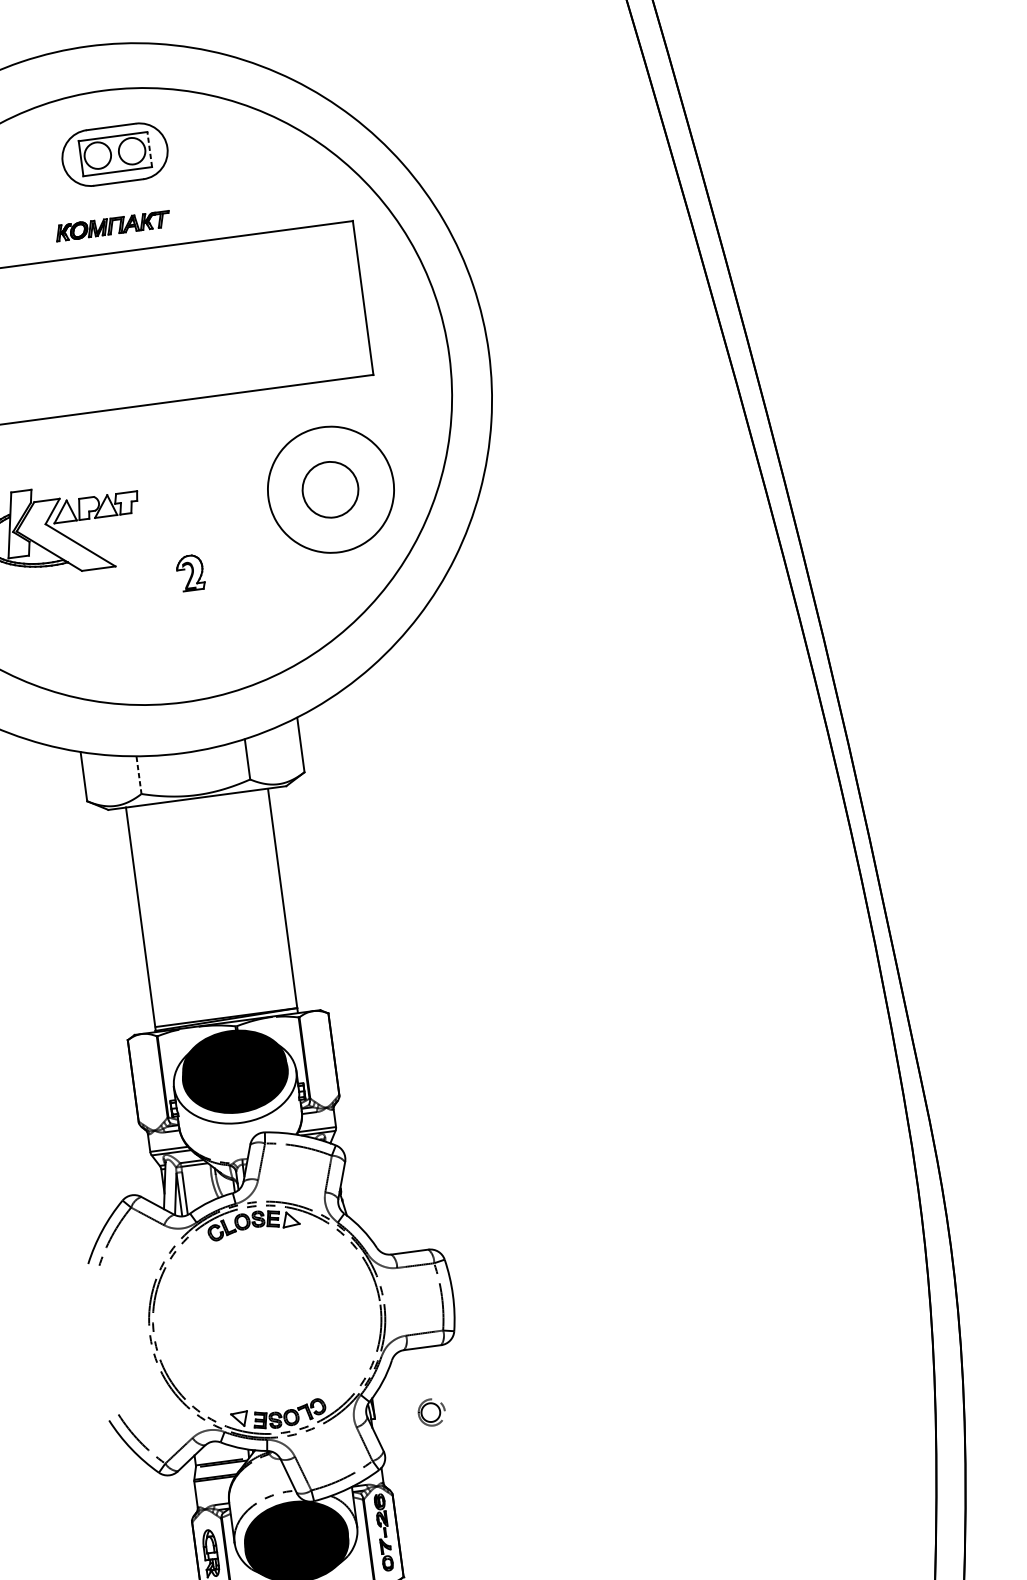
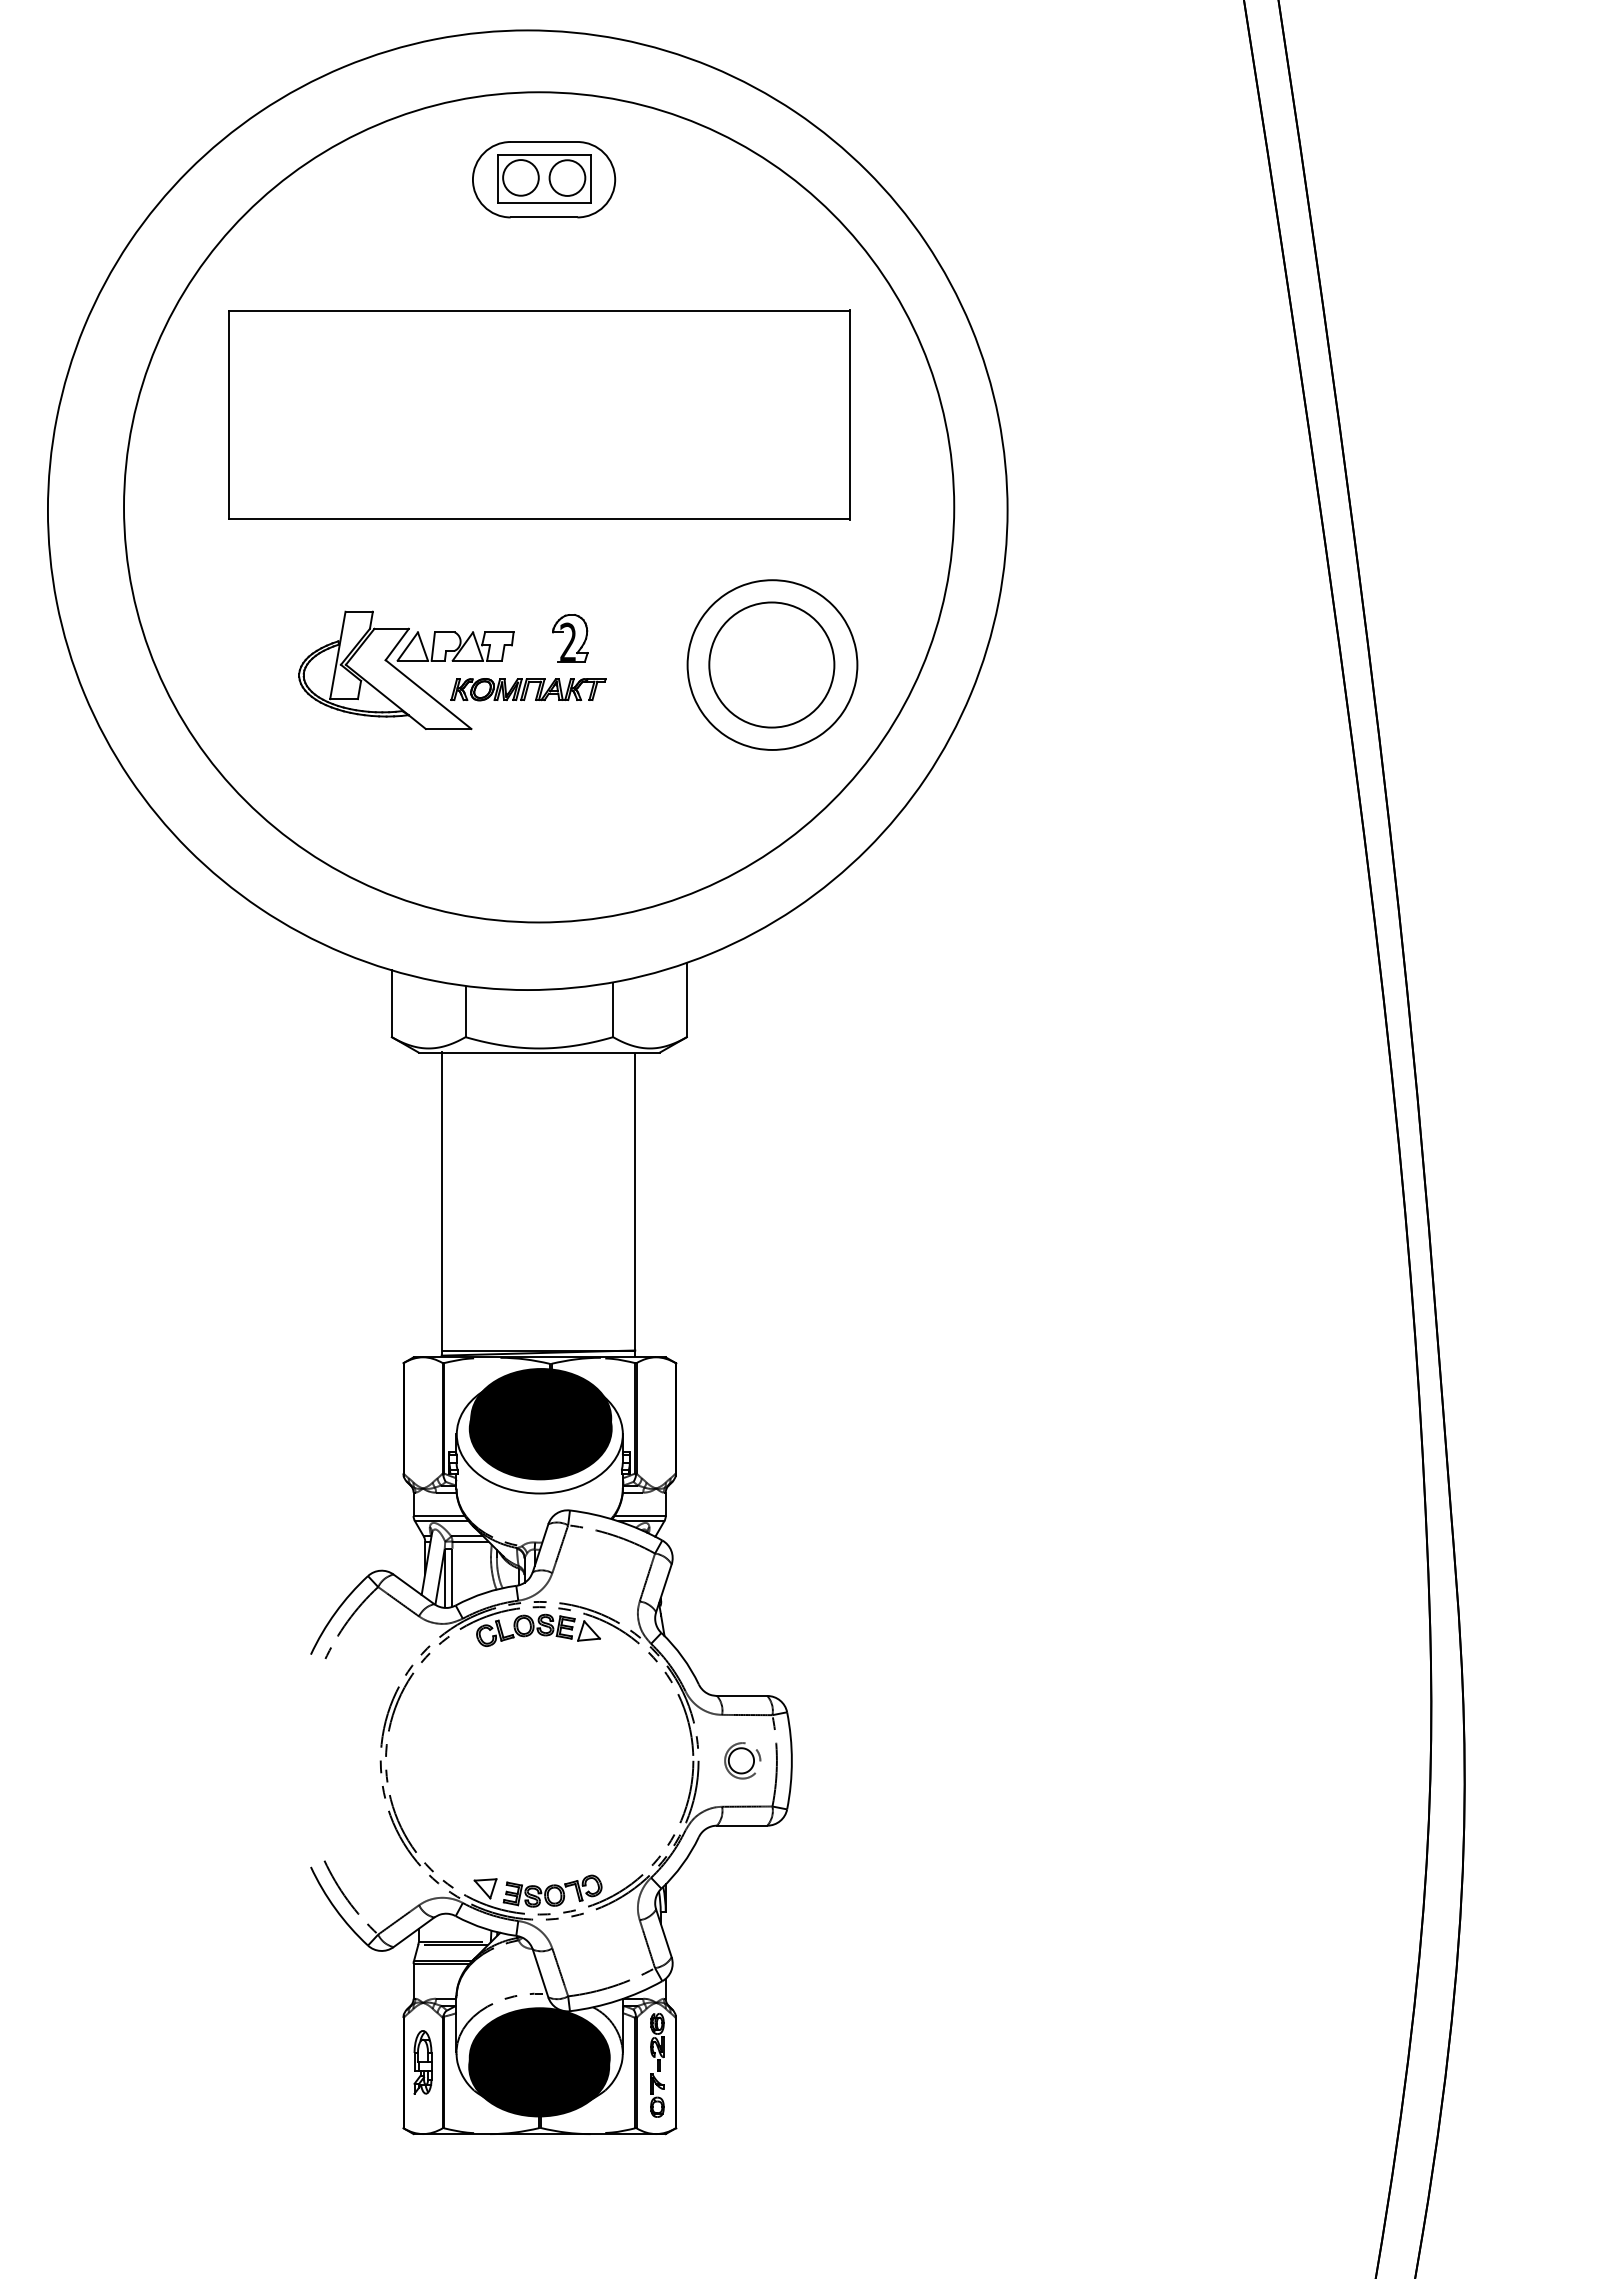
line: (149, 149) -> (591, 179), dashed -> solid
part: (112, 226) -> (528, 689), moved
circle: (330, 489) -> (771, 664), size x1.67
part: (190, 573) -> (570, 638), moved
line: (139, 775) -> (465, 1012), dashed -> solid
part: (431, 1412) -> (742, 1760), moved

